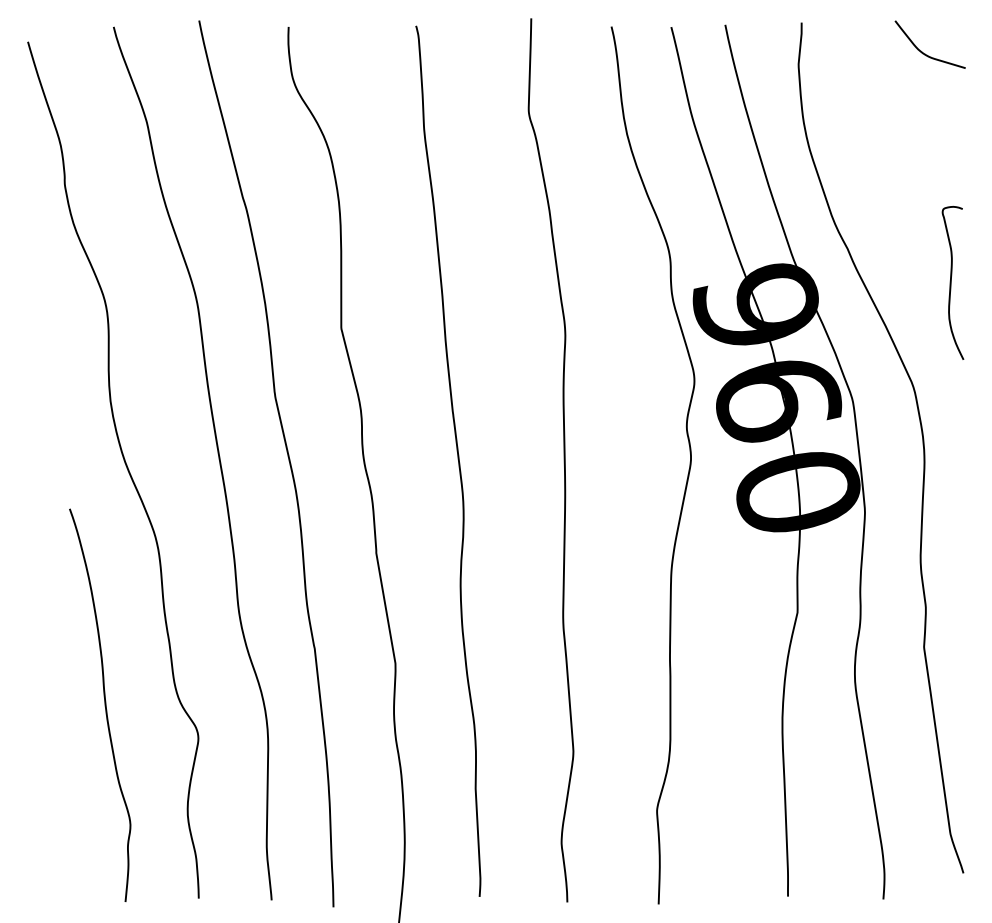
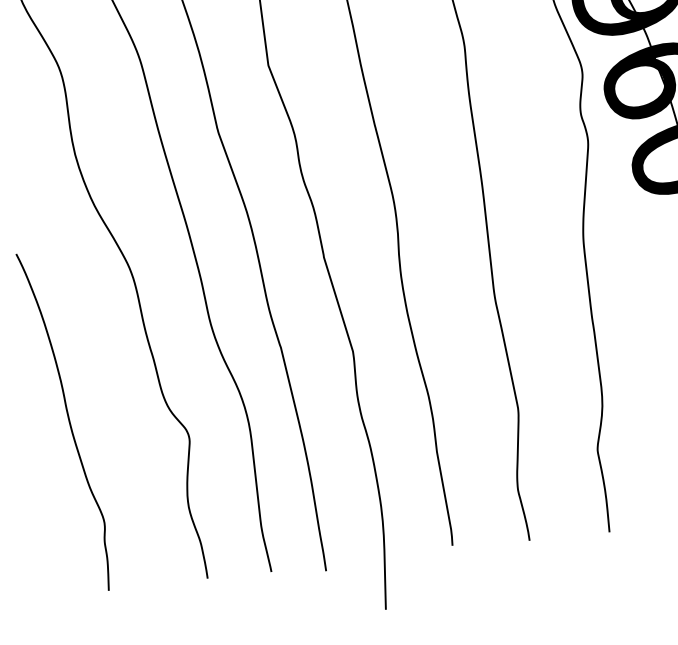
curve: (104, 704) -> (68, 420), moved

